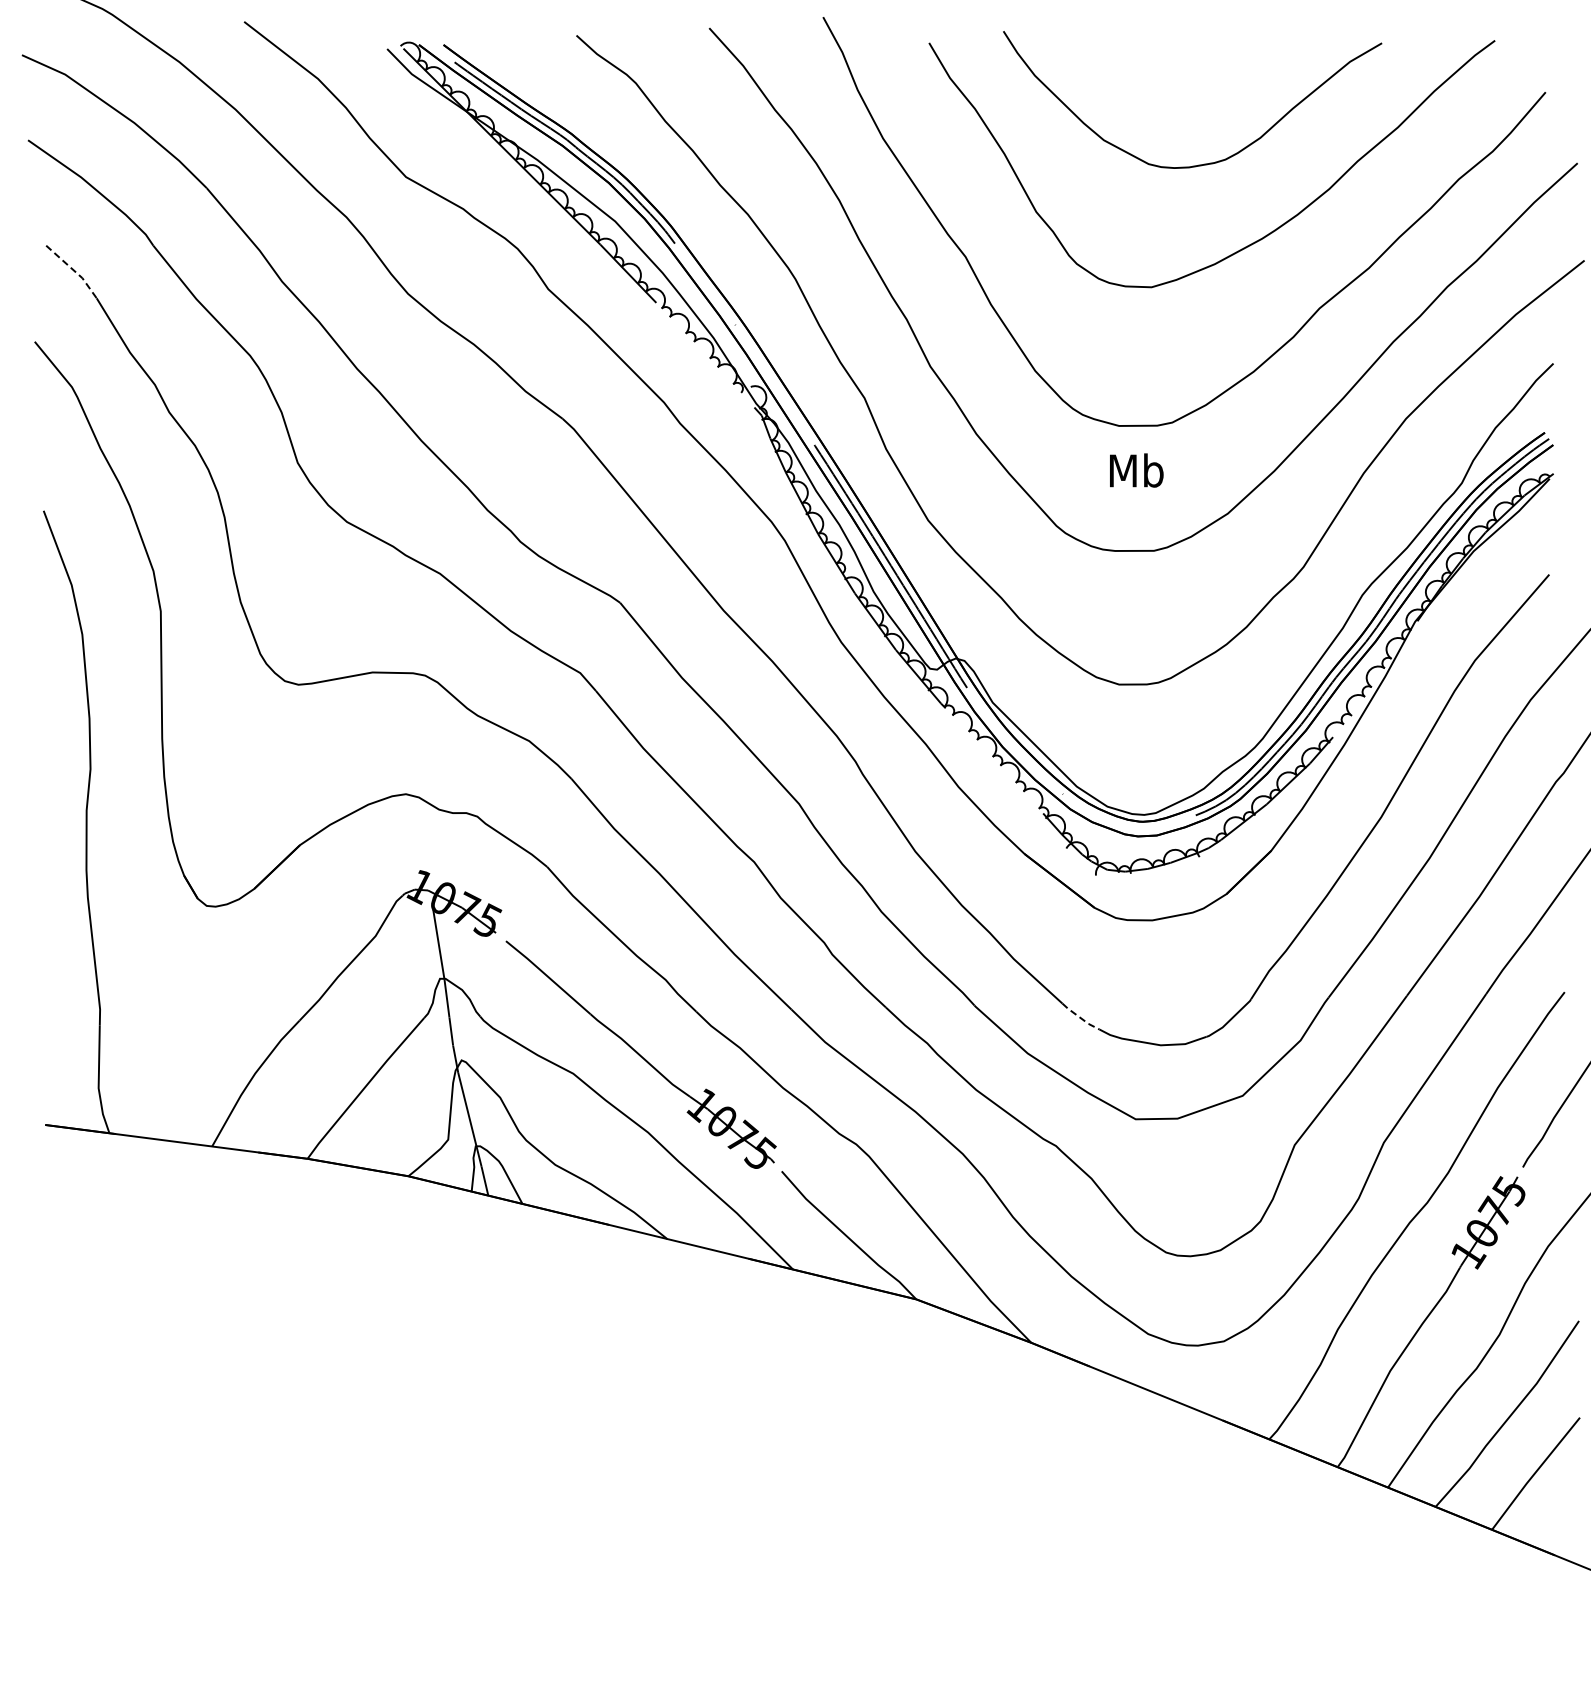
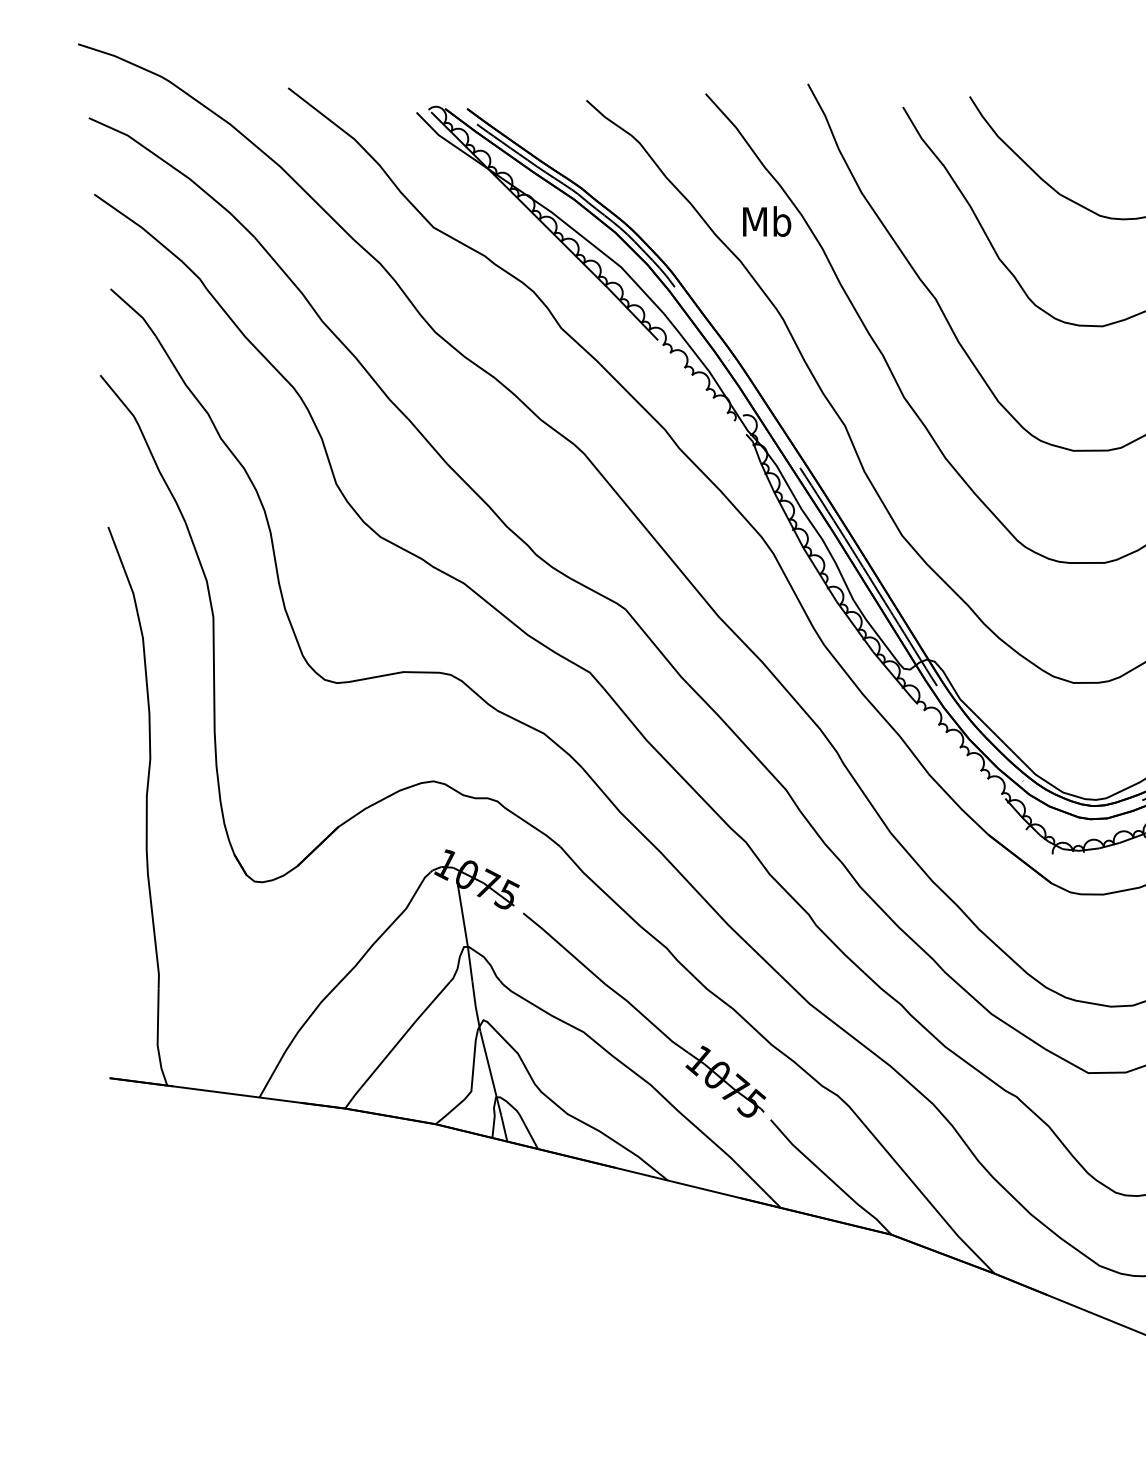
line: (74, 270) -> (135, 311), dashed -> solid
text: (1136, 470) -> (766, 221), moved
line: (1080, 1018) -> (1038, 982), dashed -> solid

